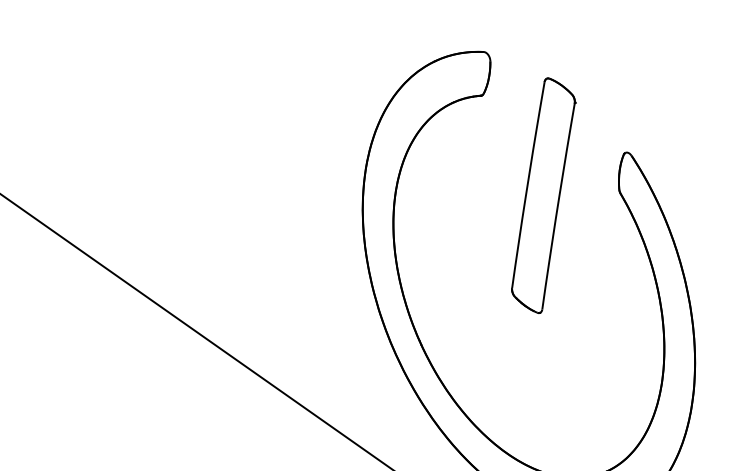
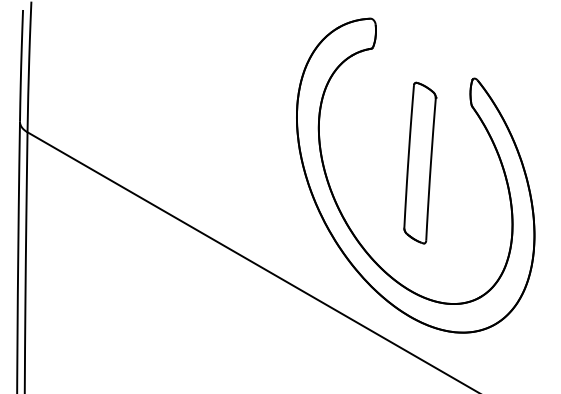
part: (544, 194) -> (420, 162), moved

